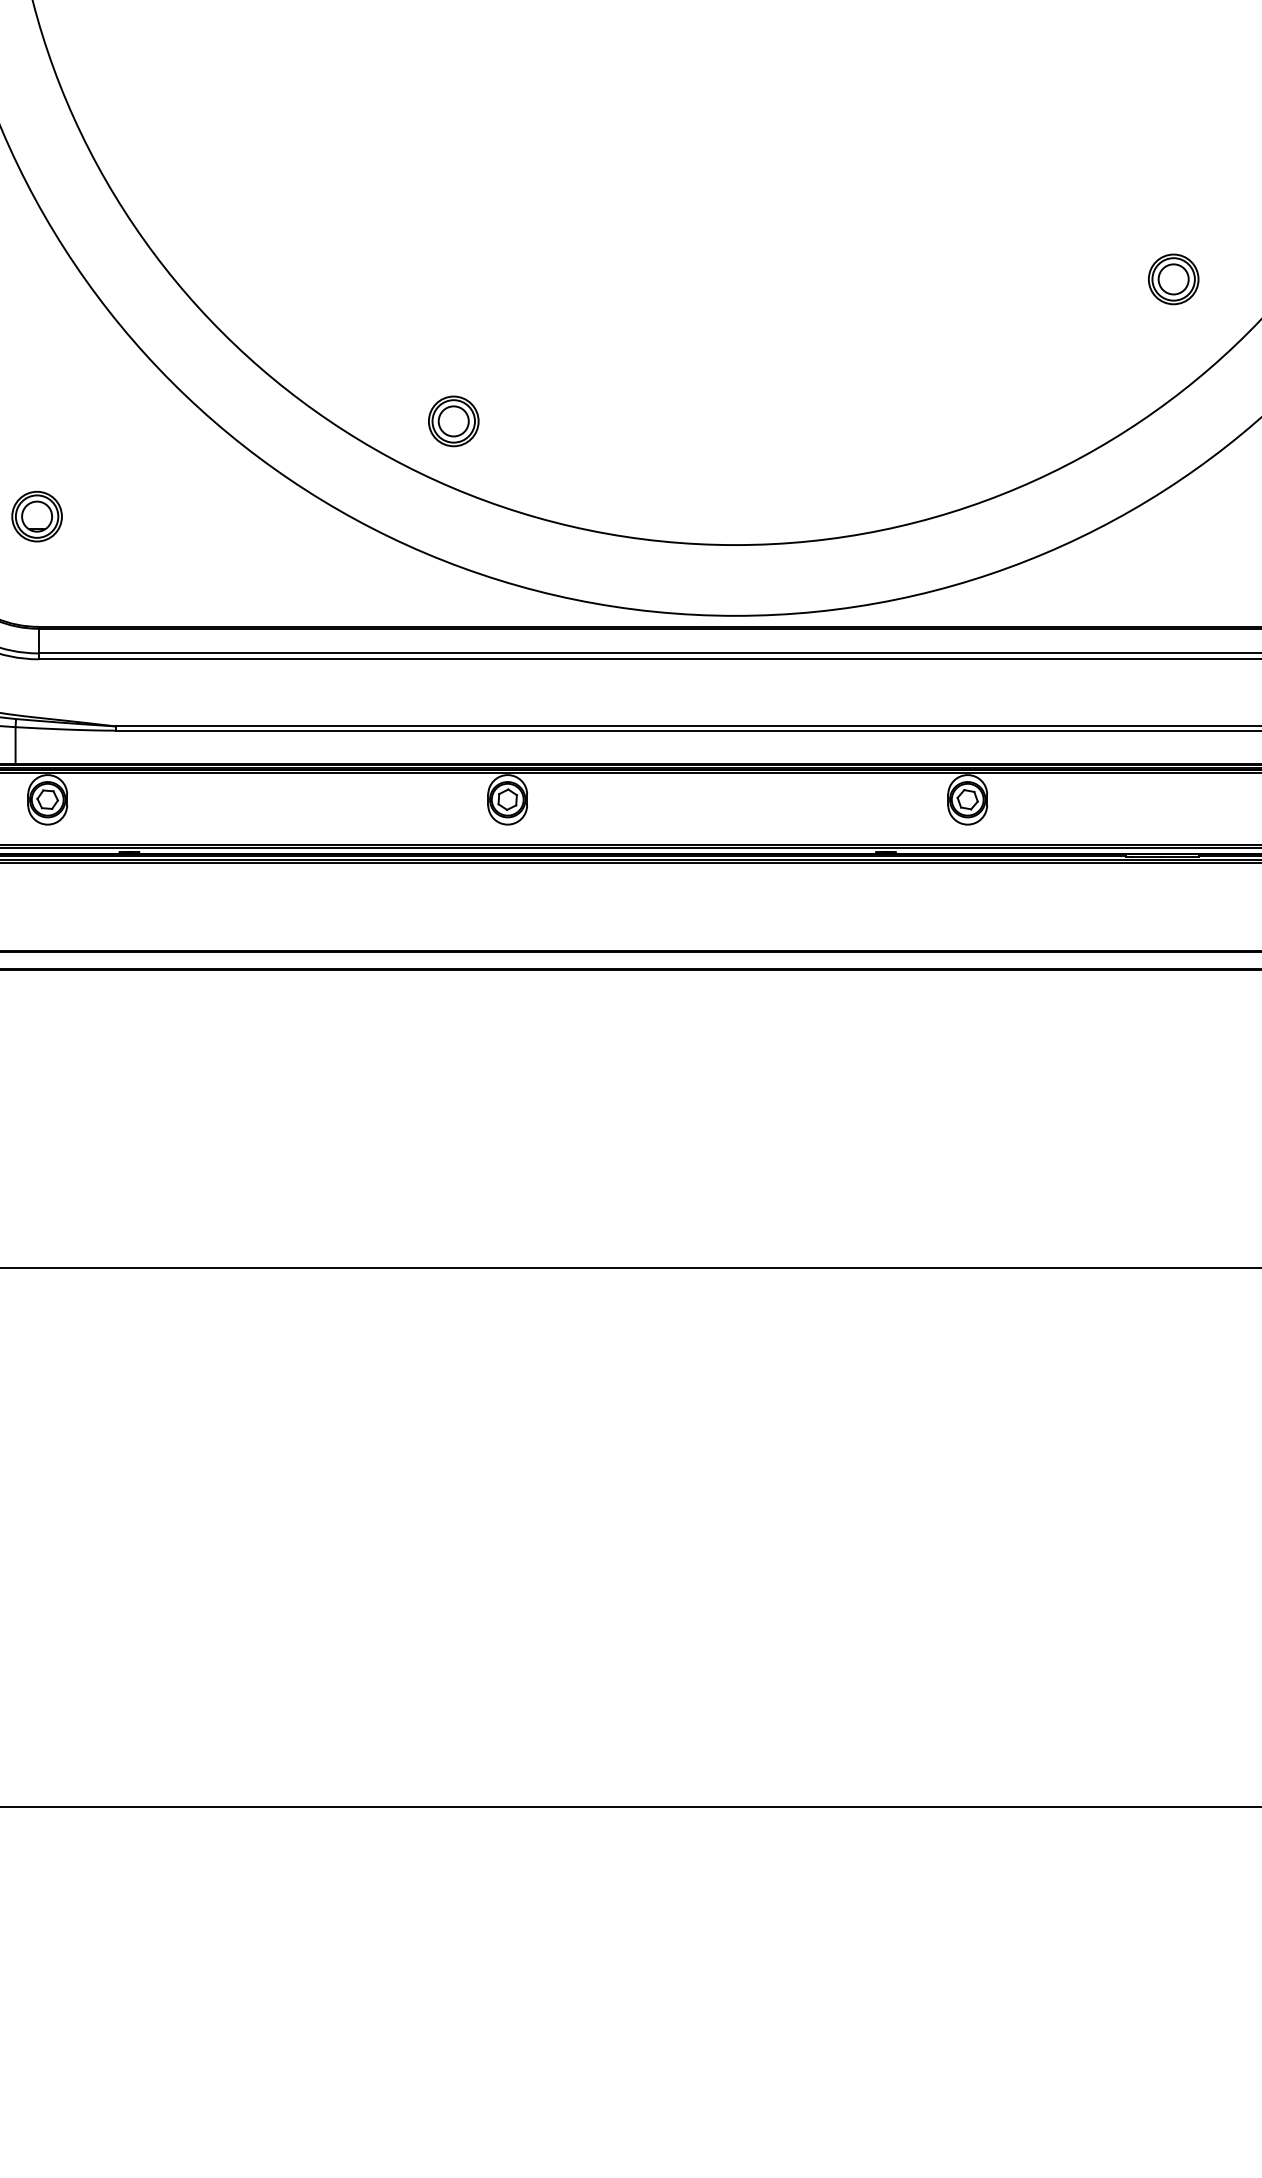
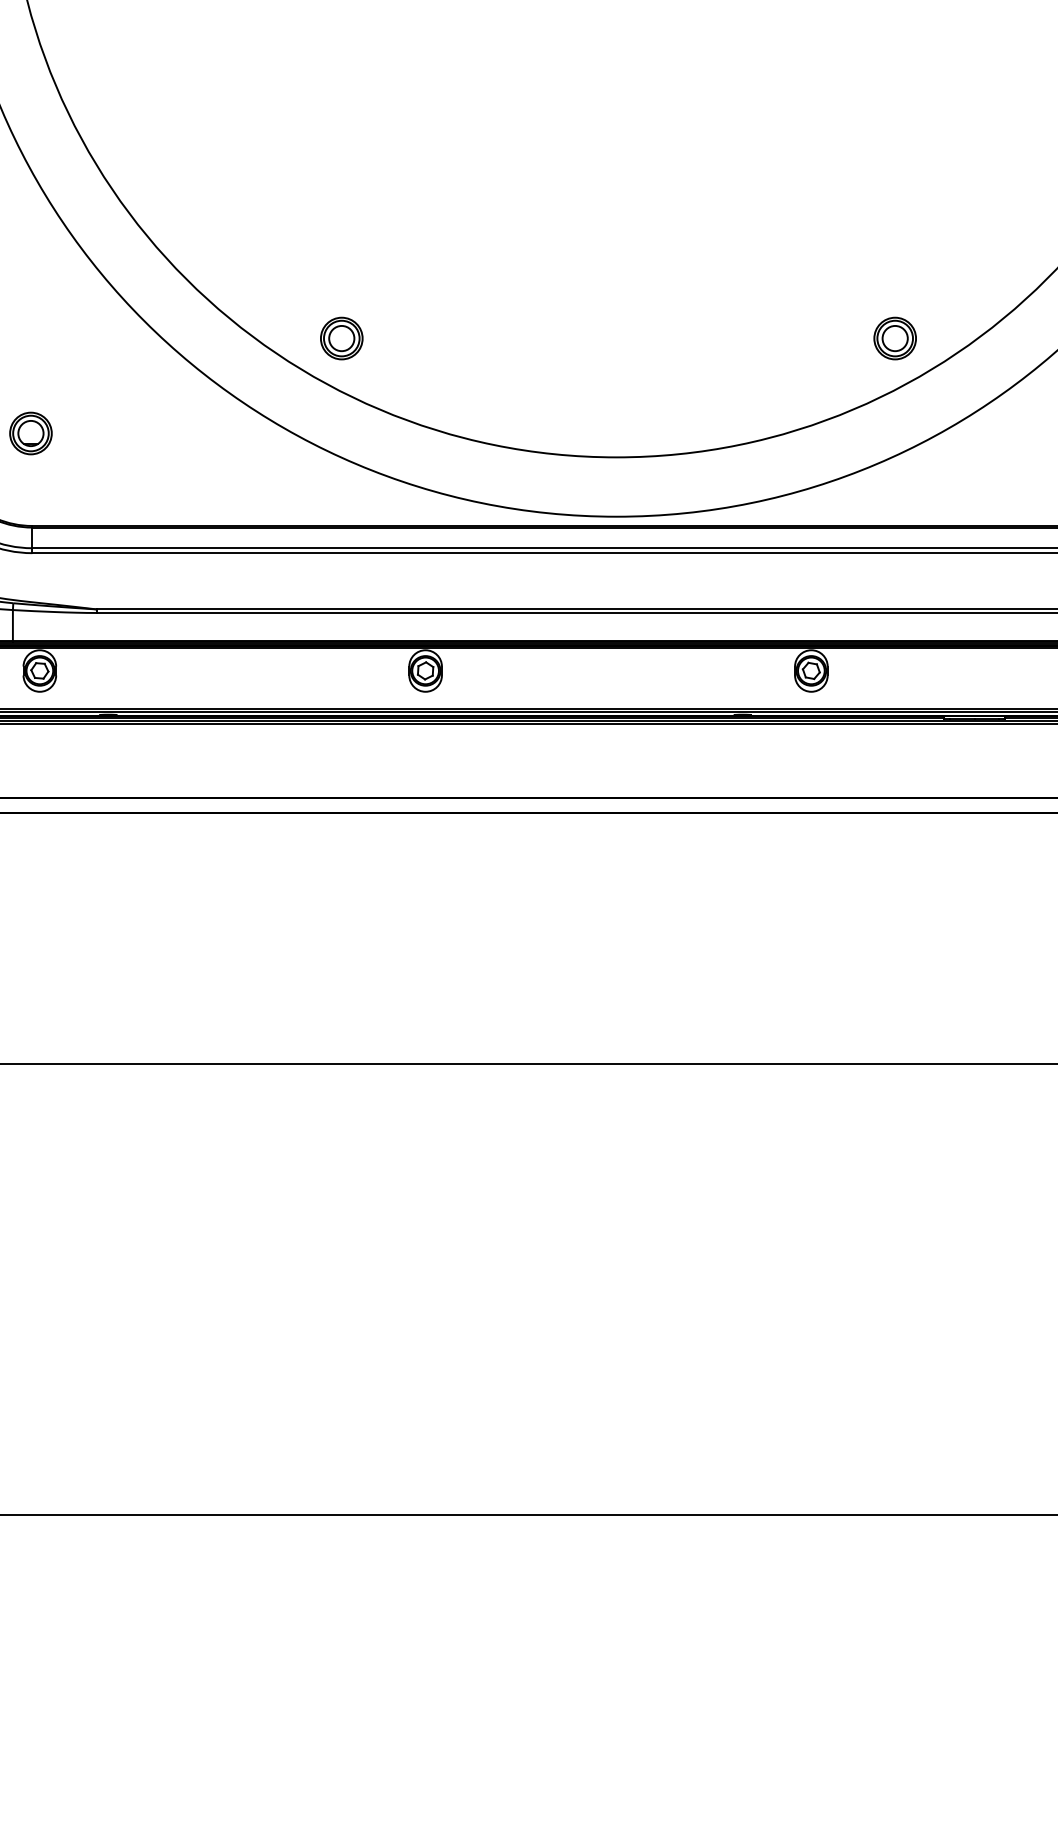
part: (1173, 279) -> (895, 338), moved
part: (453, 421) -> (341, 338), moved

